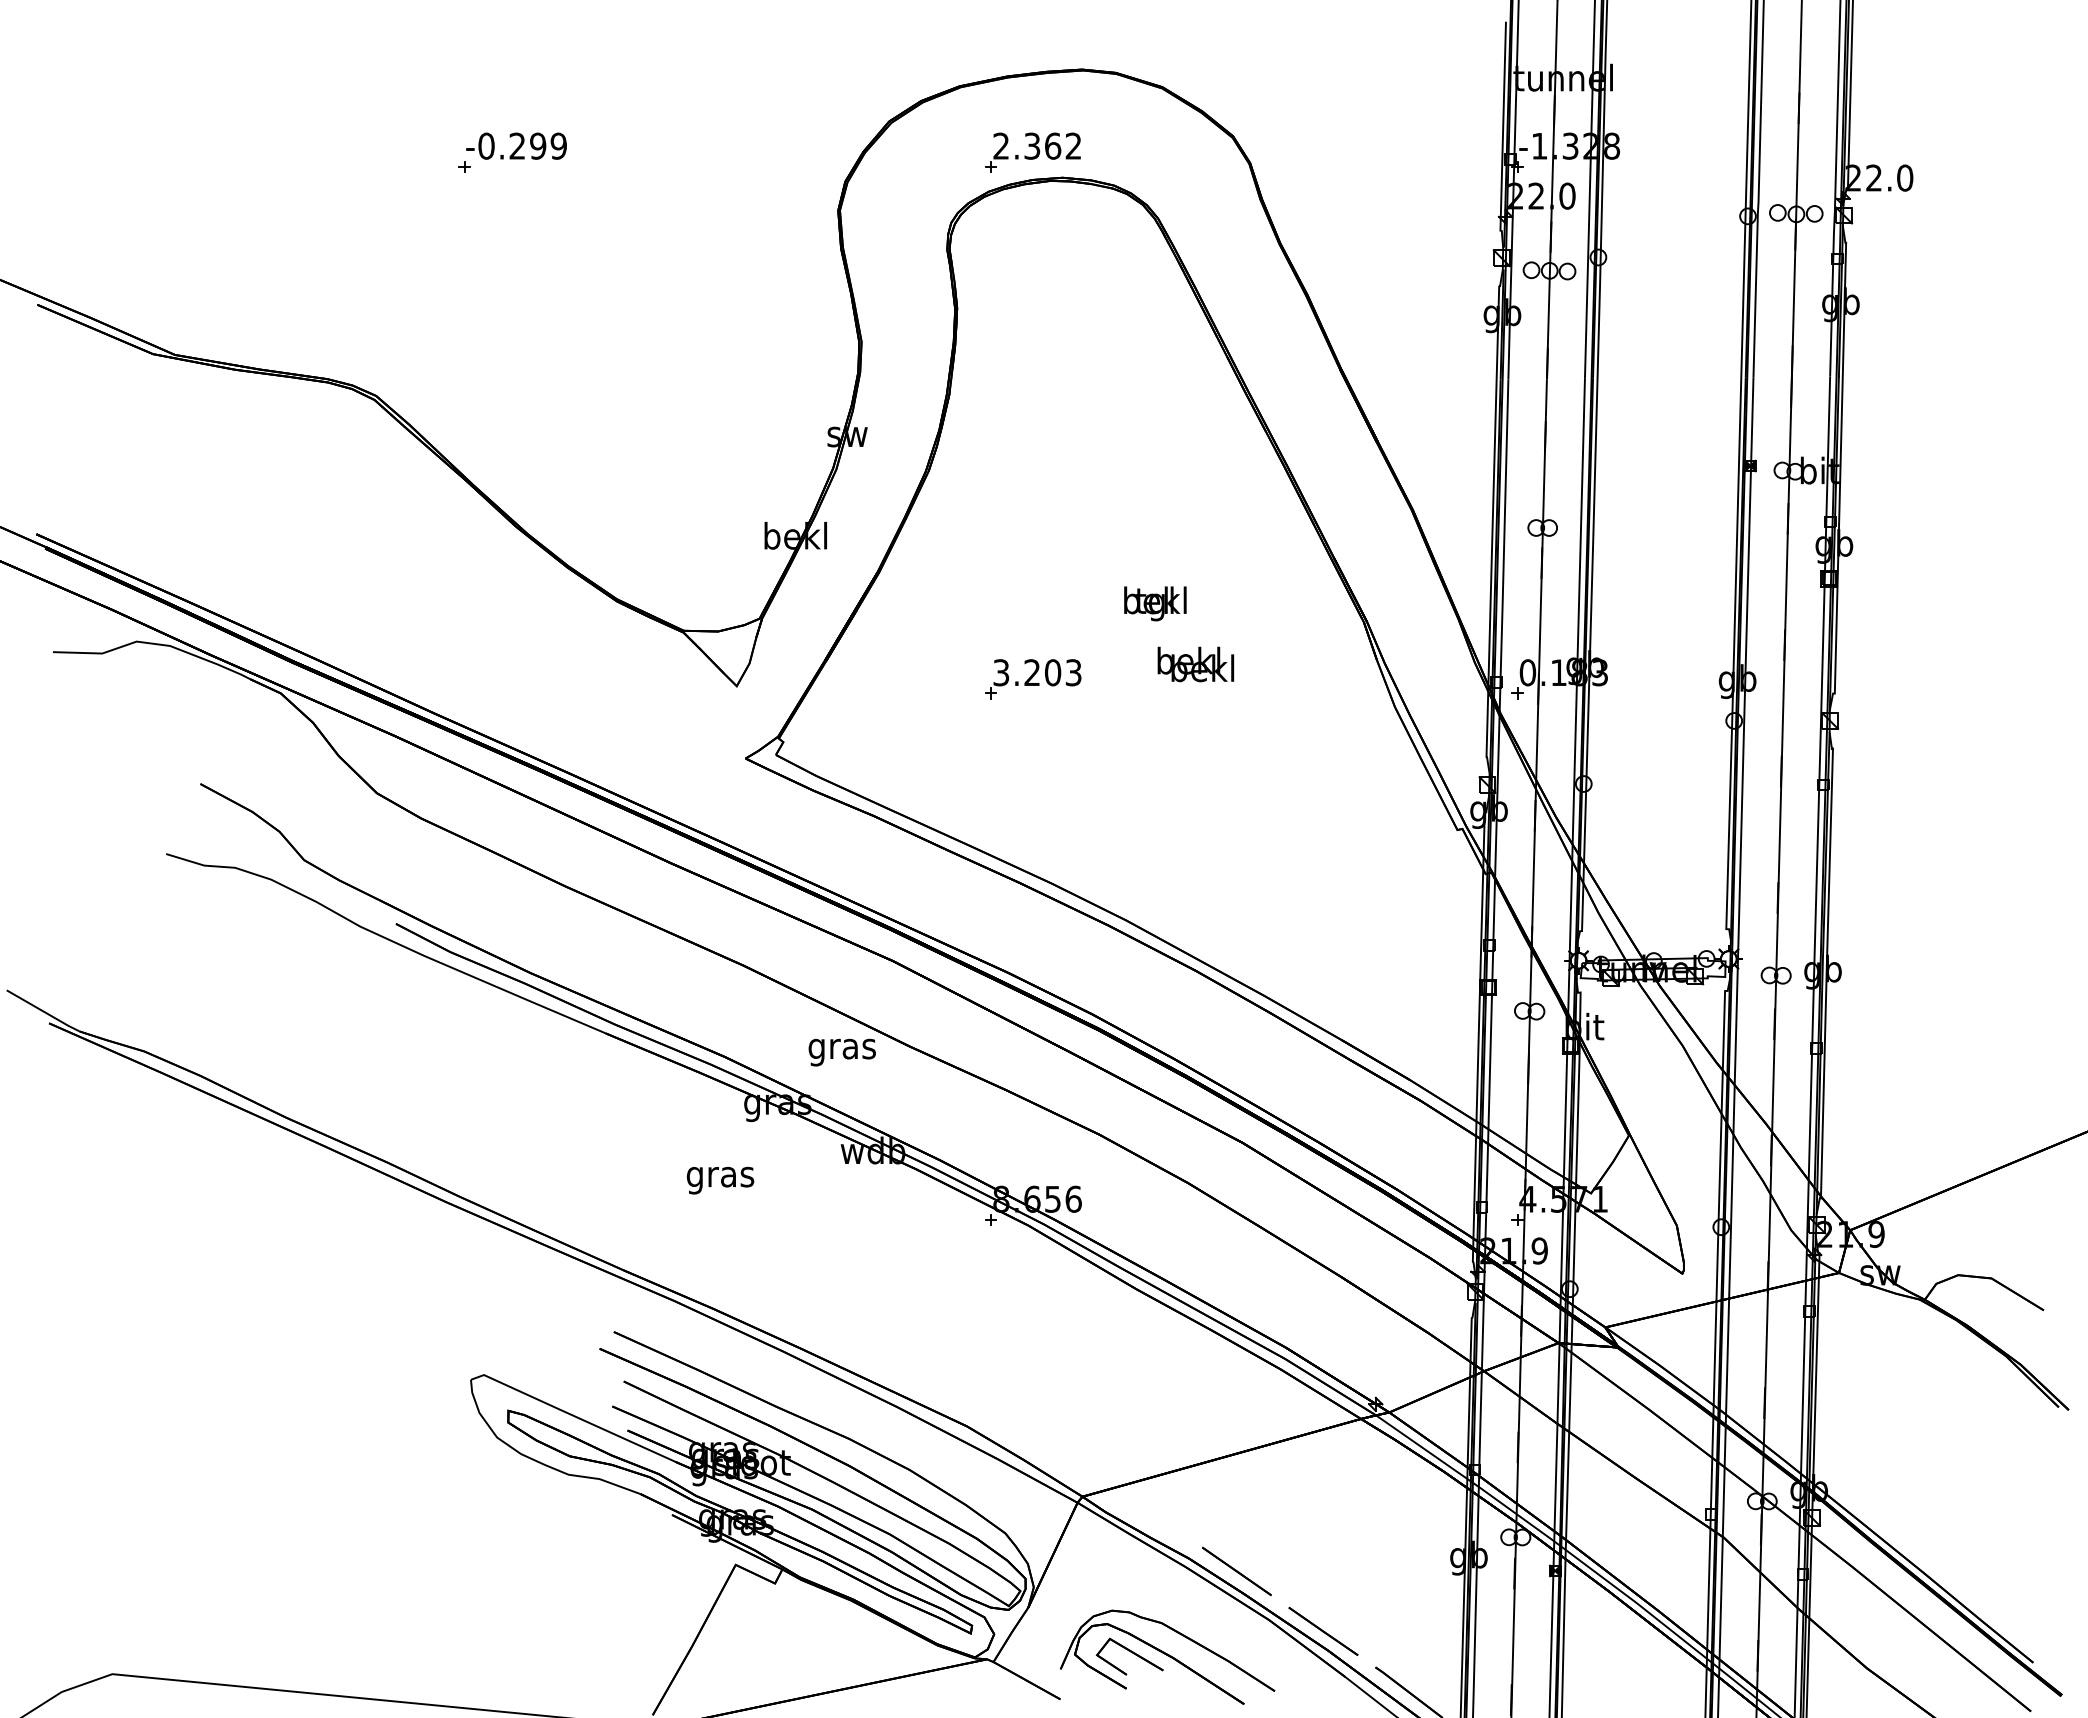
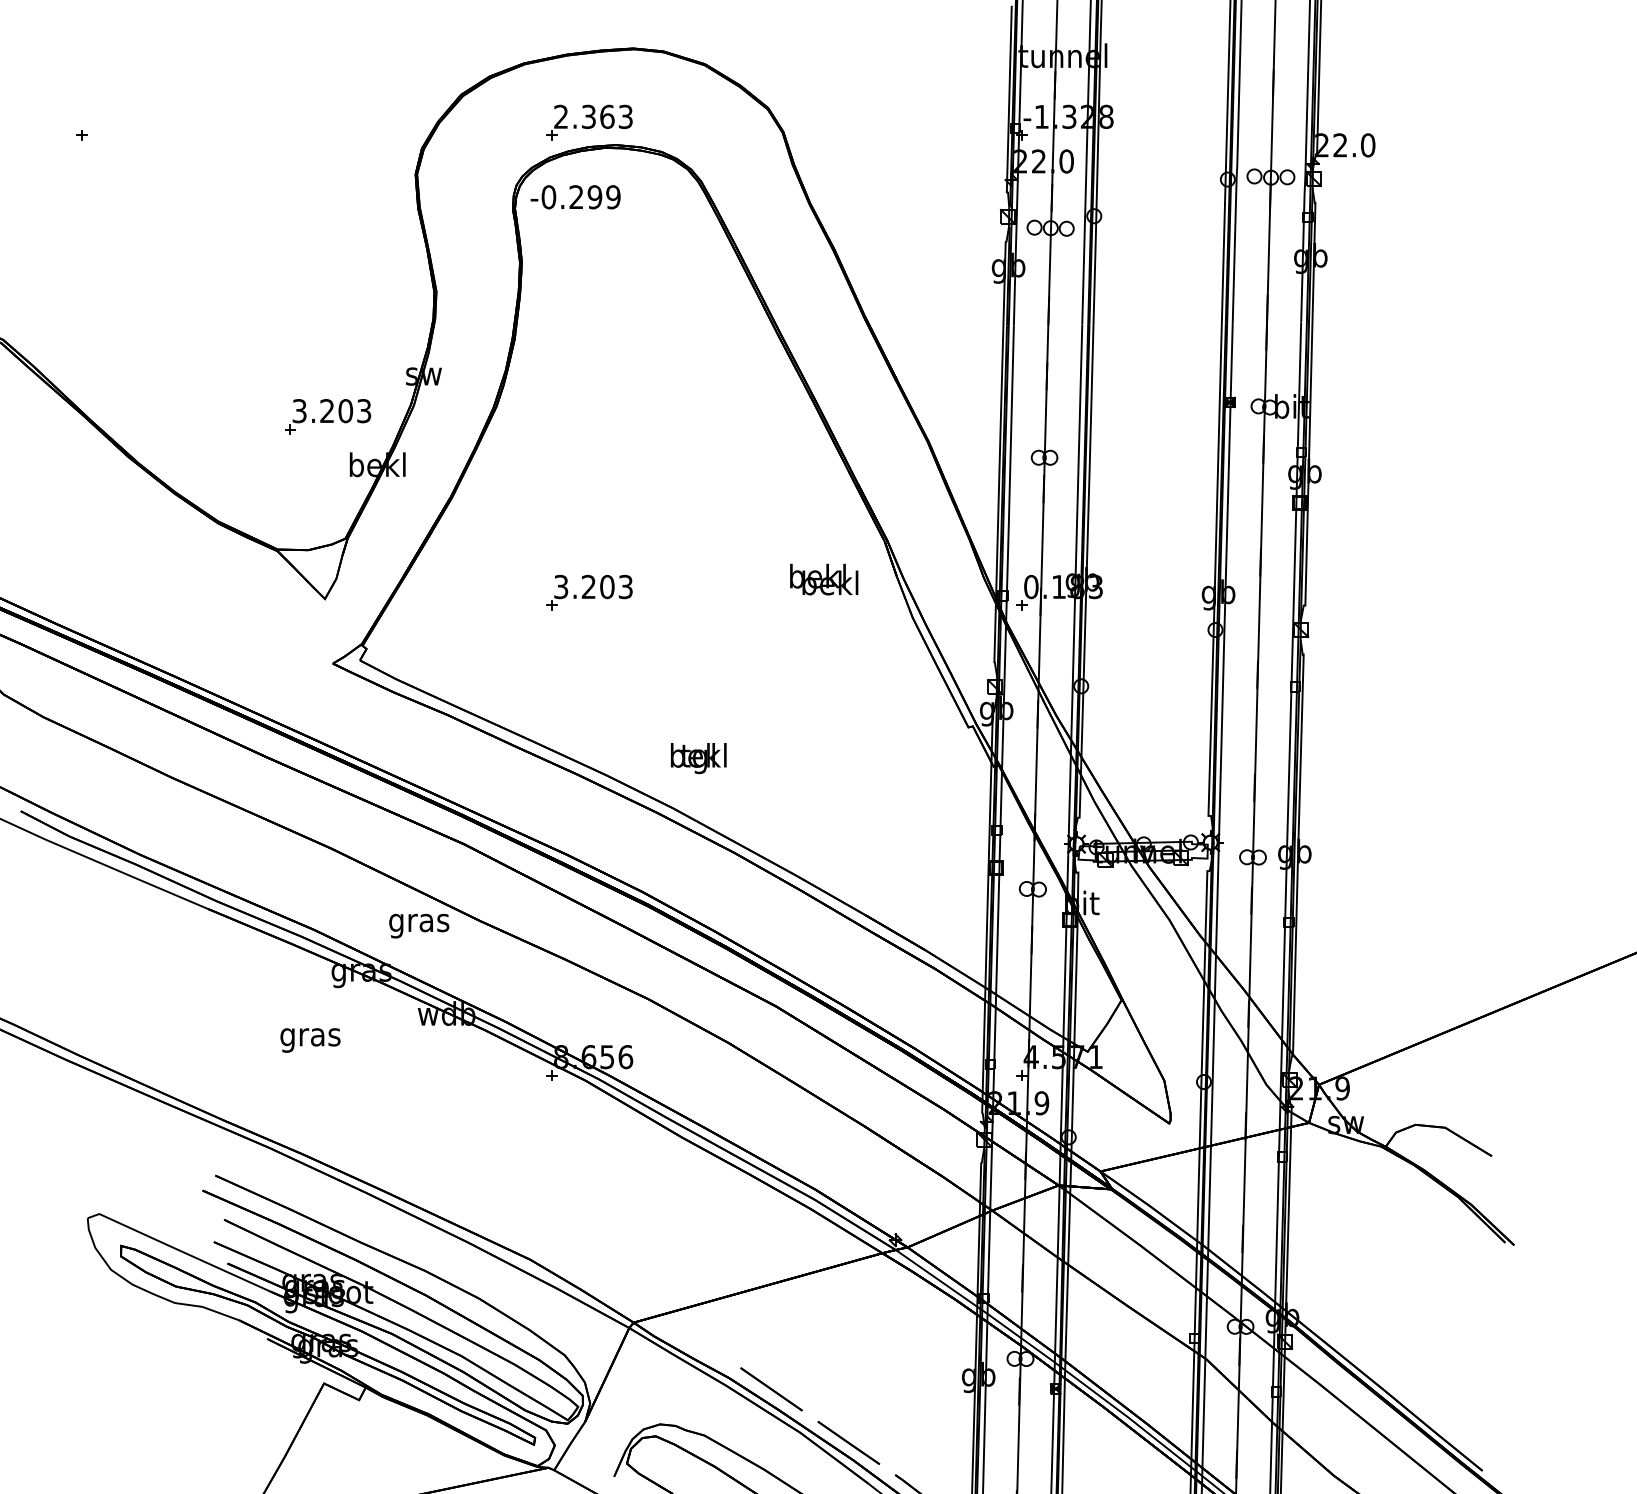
text: (516, 145) -> (575, 196), moved
text: (1073, 146) -> (625, 117), 2.362 -> 2.363
part: (740, 482) -> (328, 417), added
text: (1155, 603) -> (698, 758), moved
text: (1195, 664) -> (823, 579), moved
part: (1129, 1656) -> (675, 1465), removed

